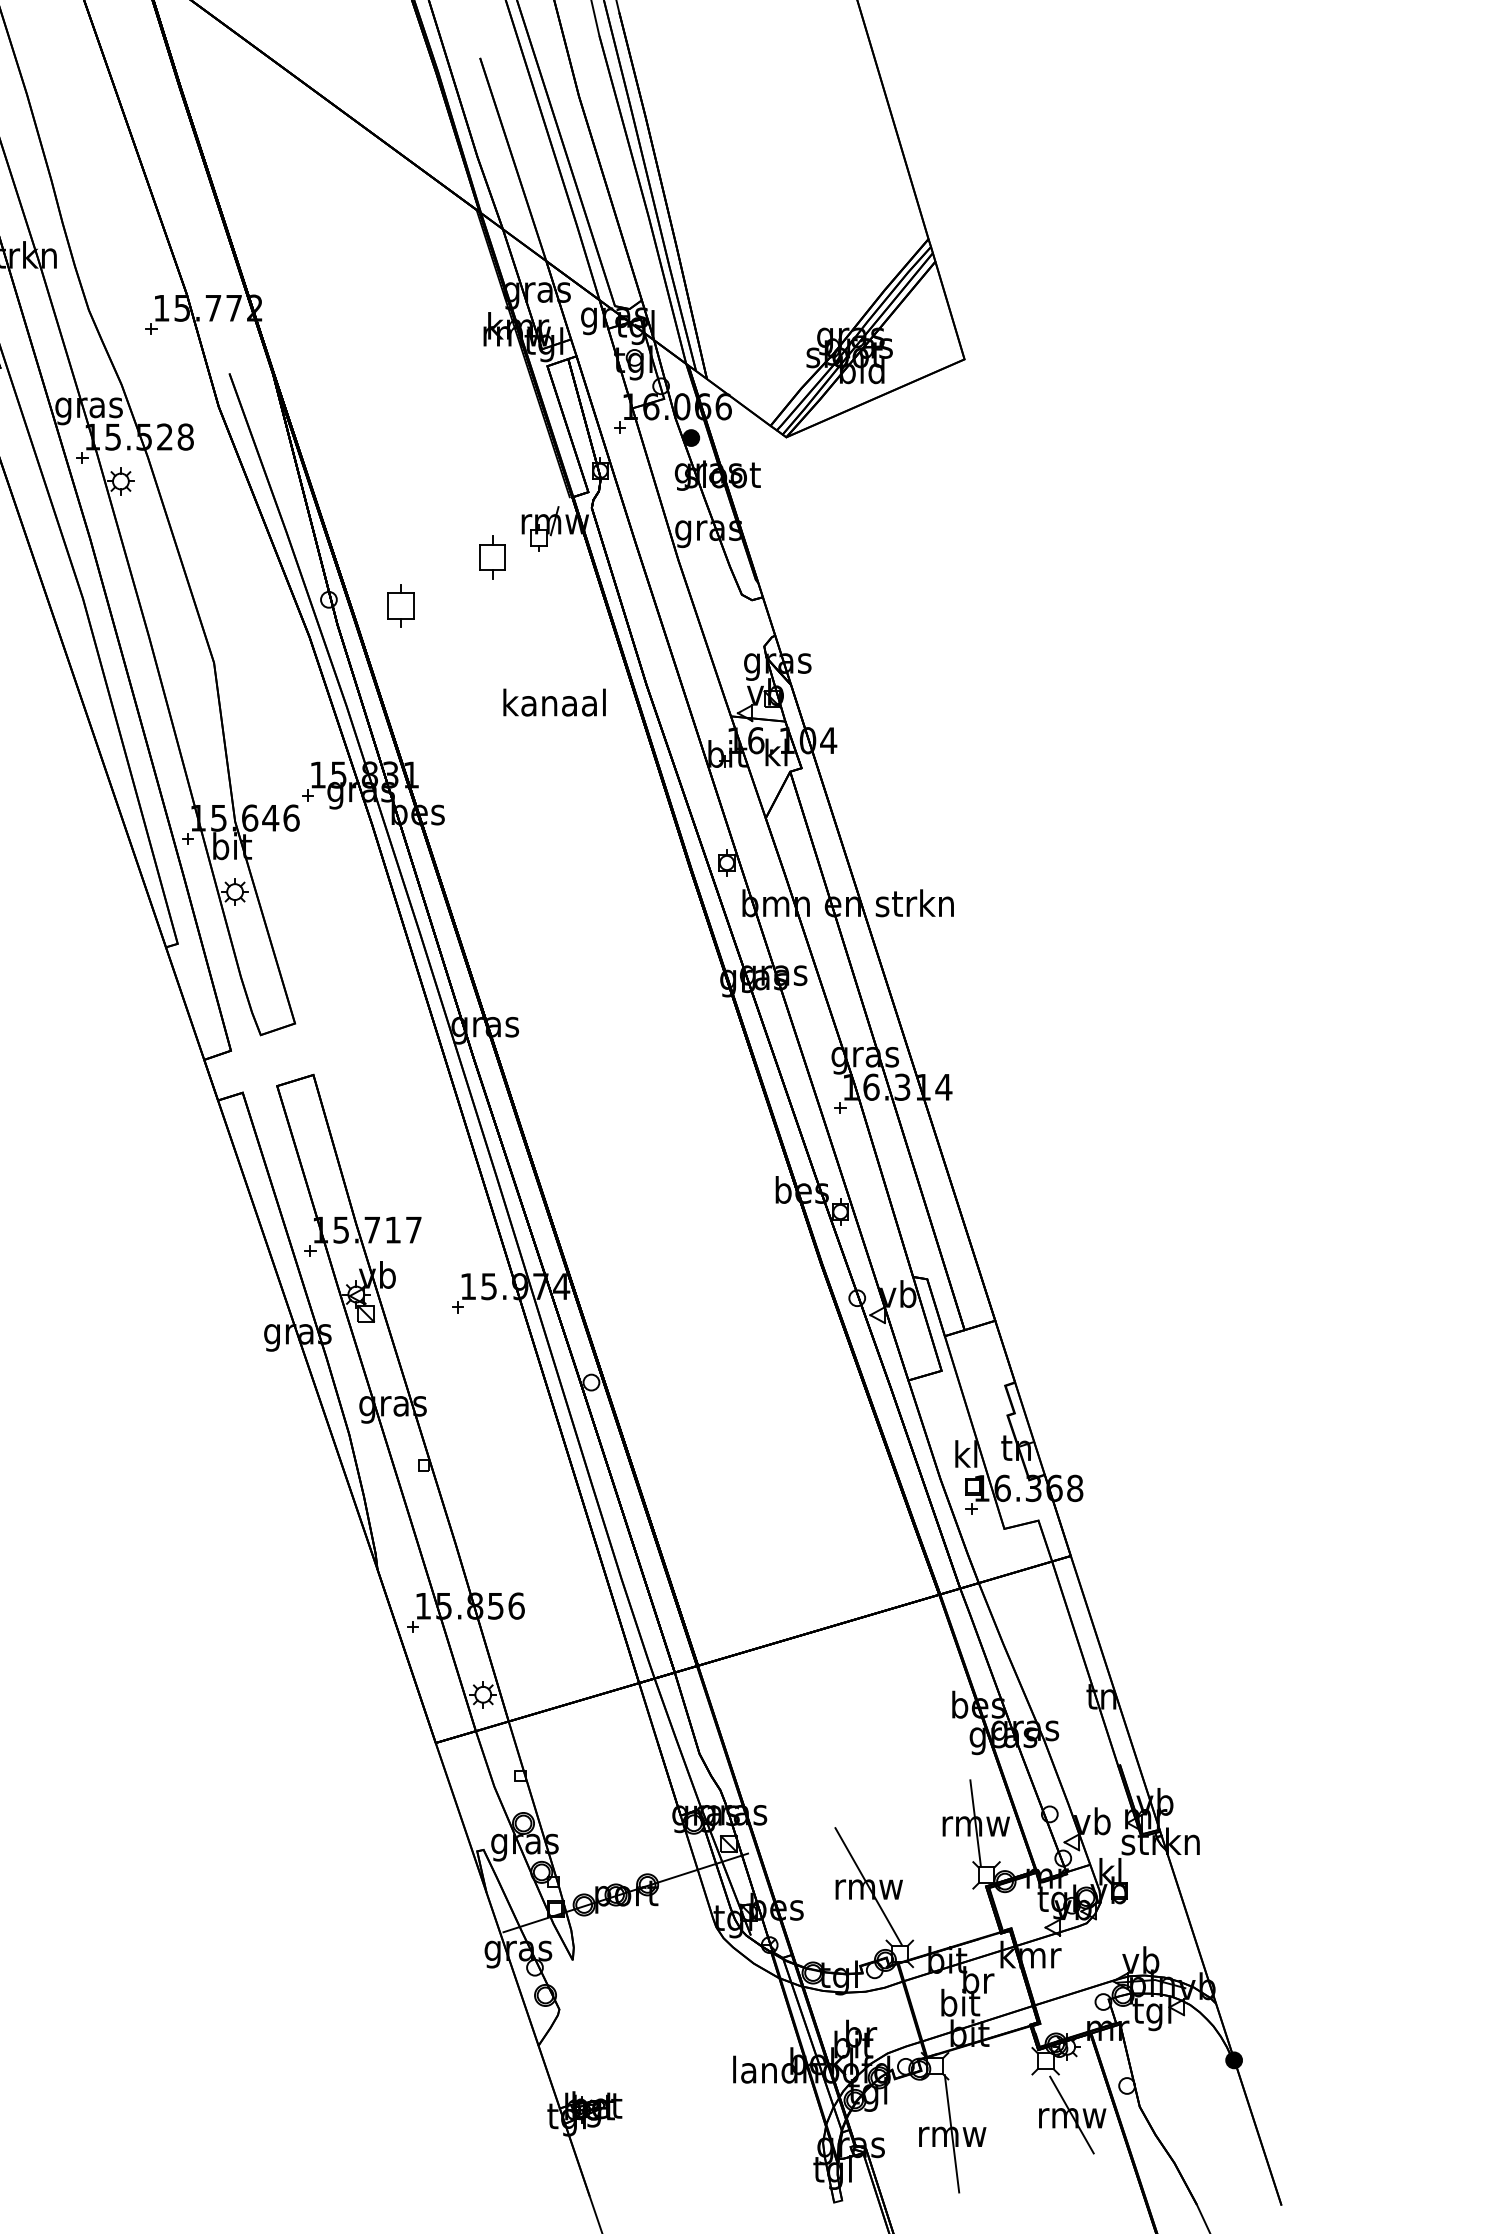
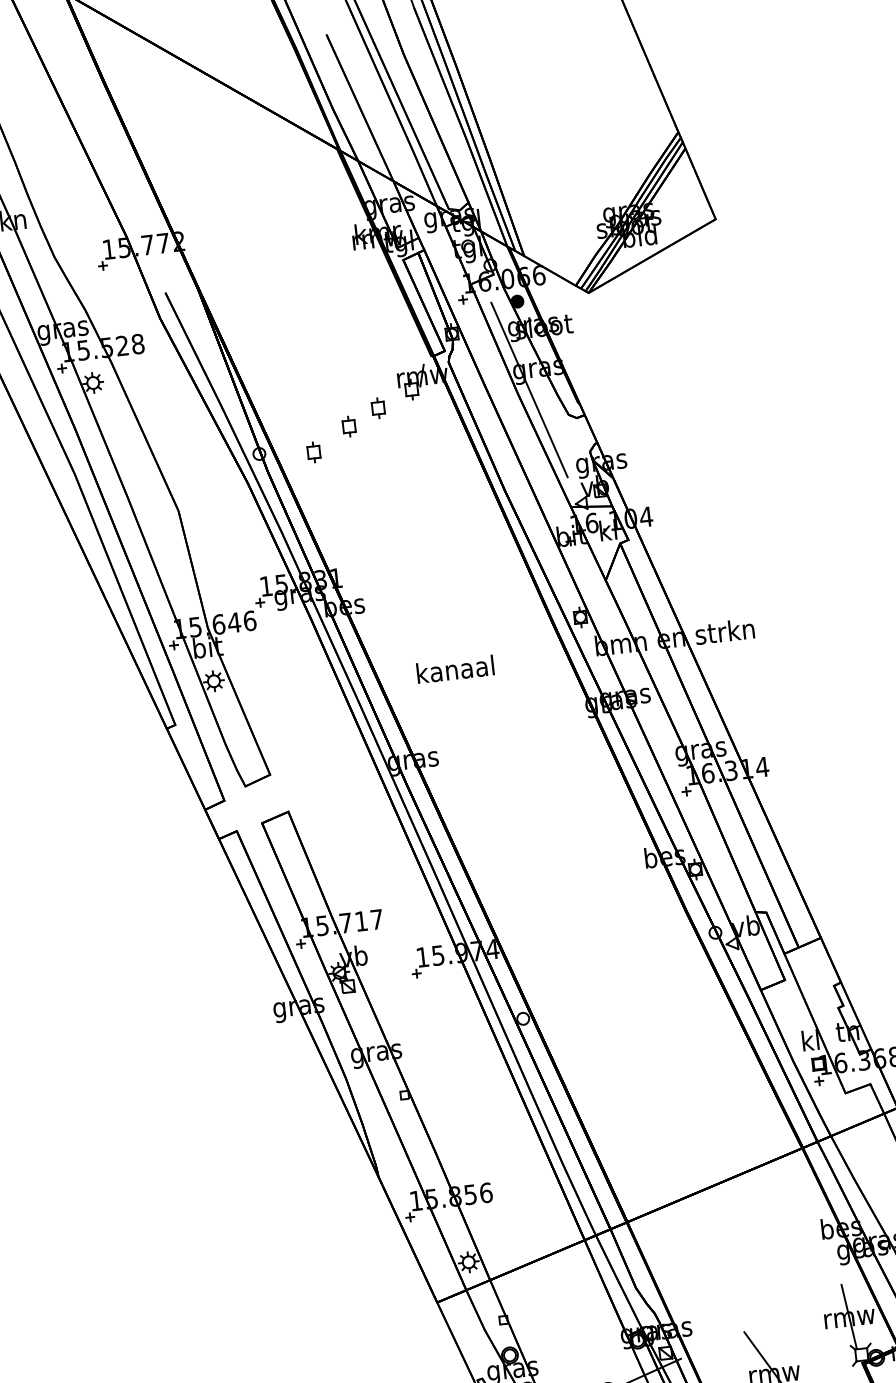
line: (693, 555) -> (529, 389), added
part: (491, 557) -> (377, 408), size x0.62
part: (450, 577) -> (348, 426), added
part: (400, 605) -> (313, 452), size x0.62
text: (554, 702) -> (455, 669), moved

